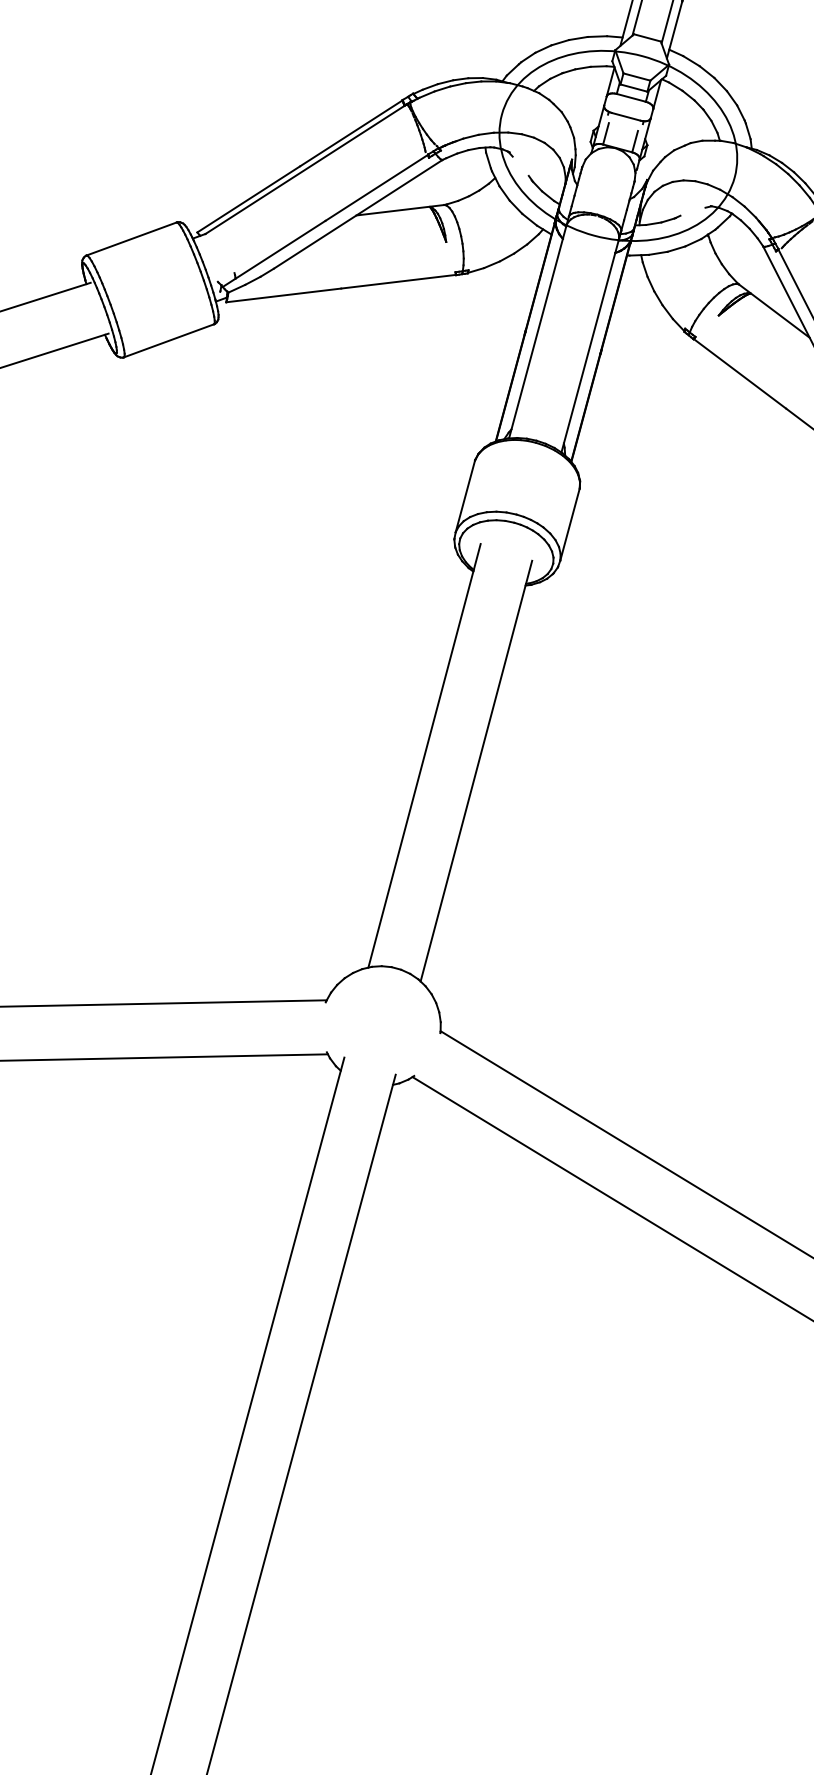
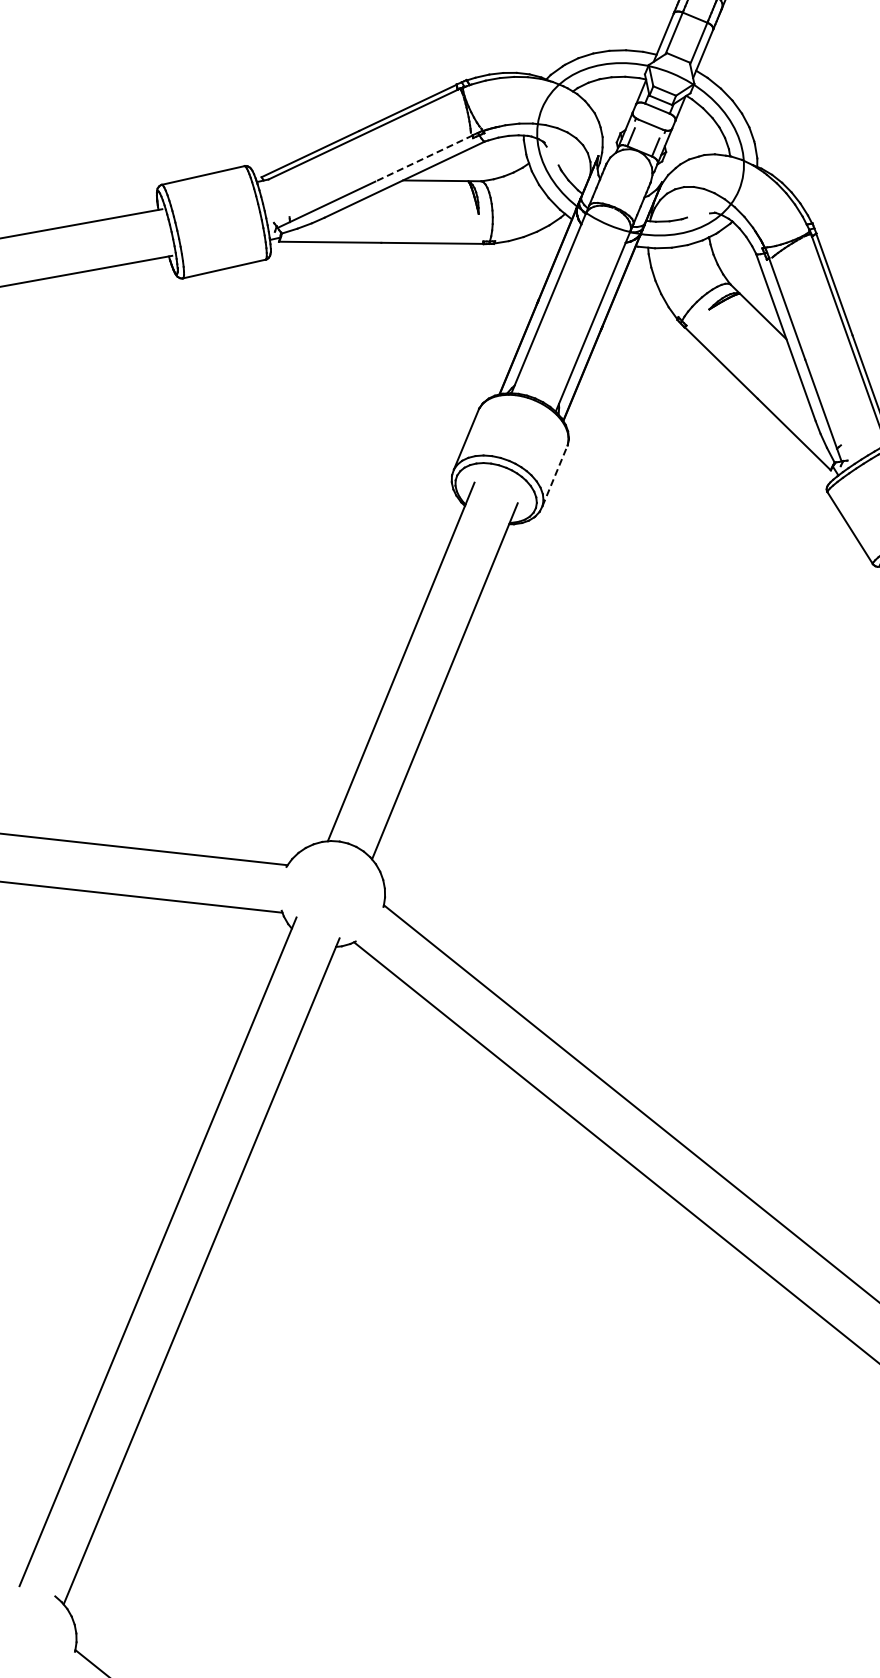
line: (377, 187) -> (424, 158), solid -> dashed
line: (570, 524) -> (555, 475), solid -> dashed

